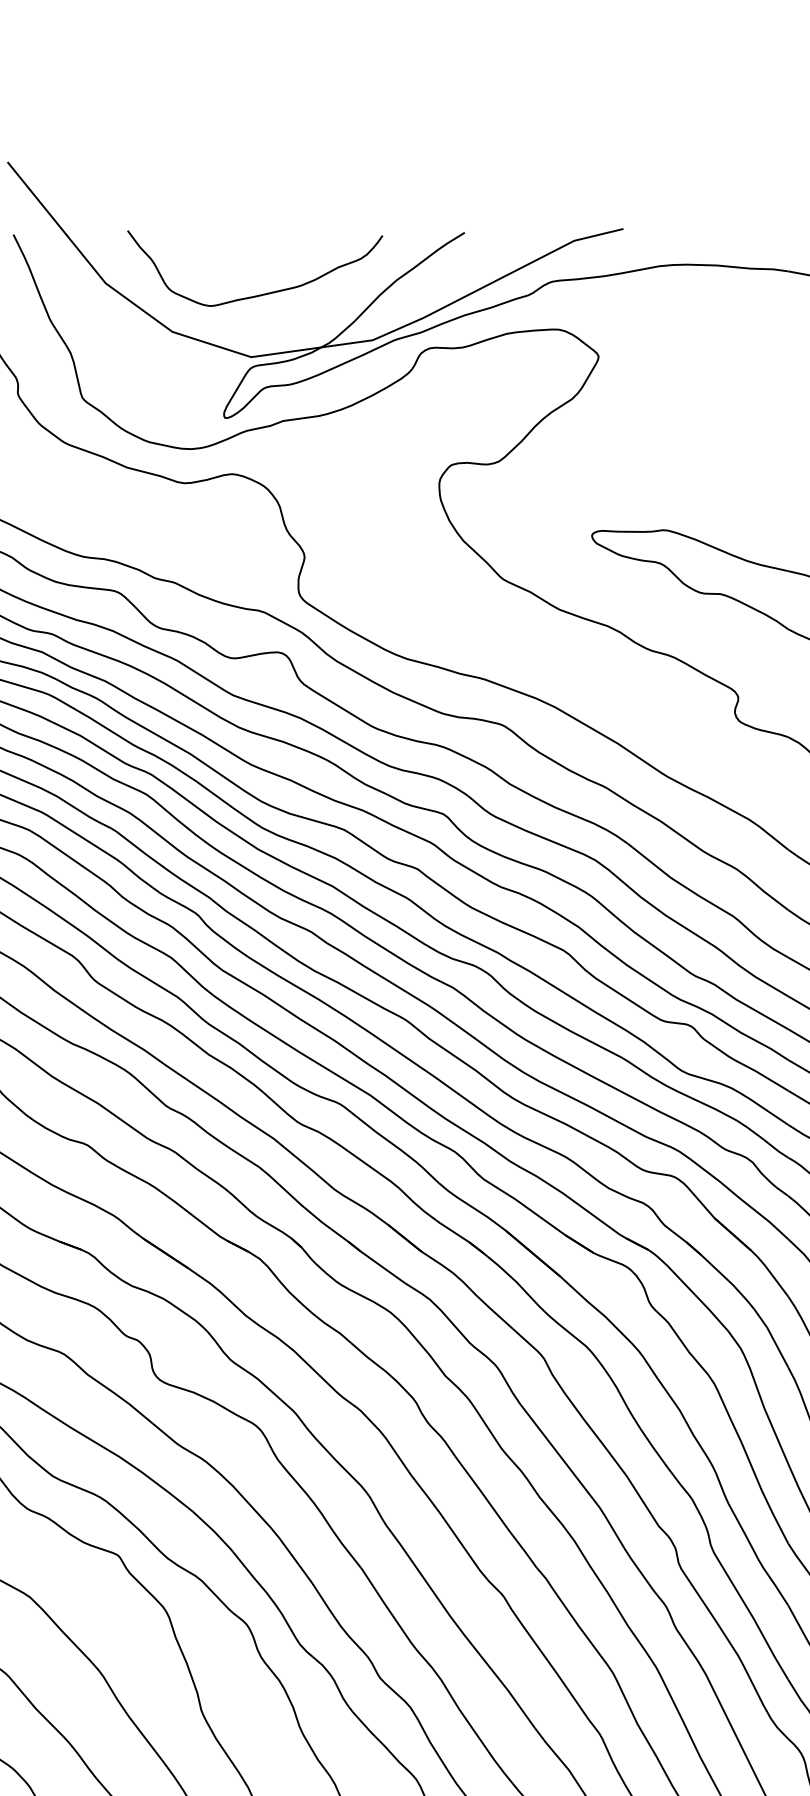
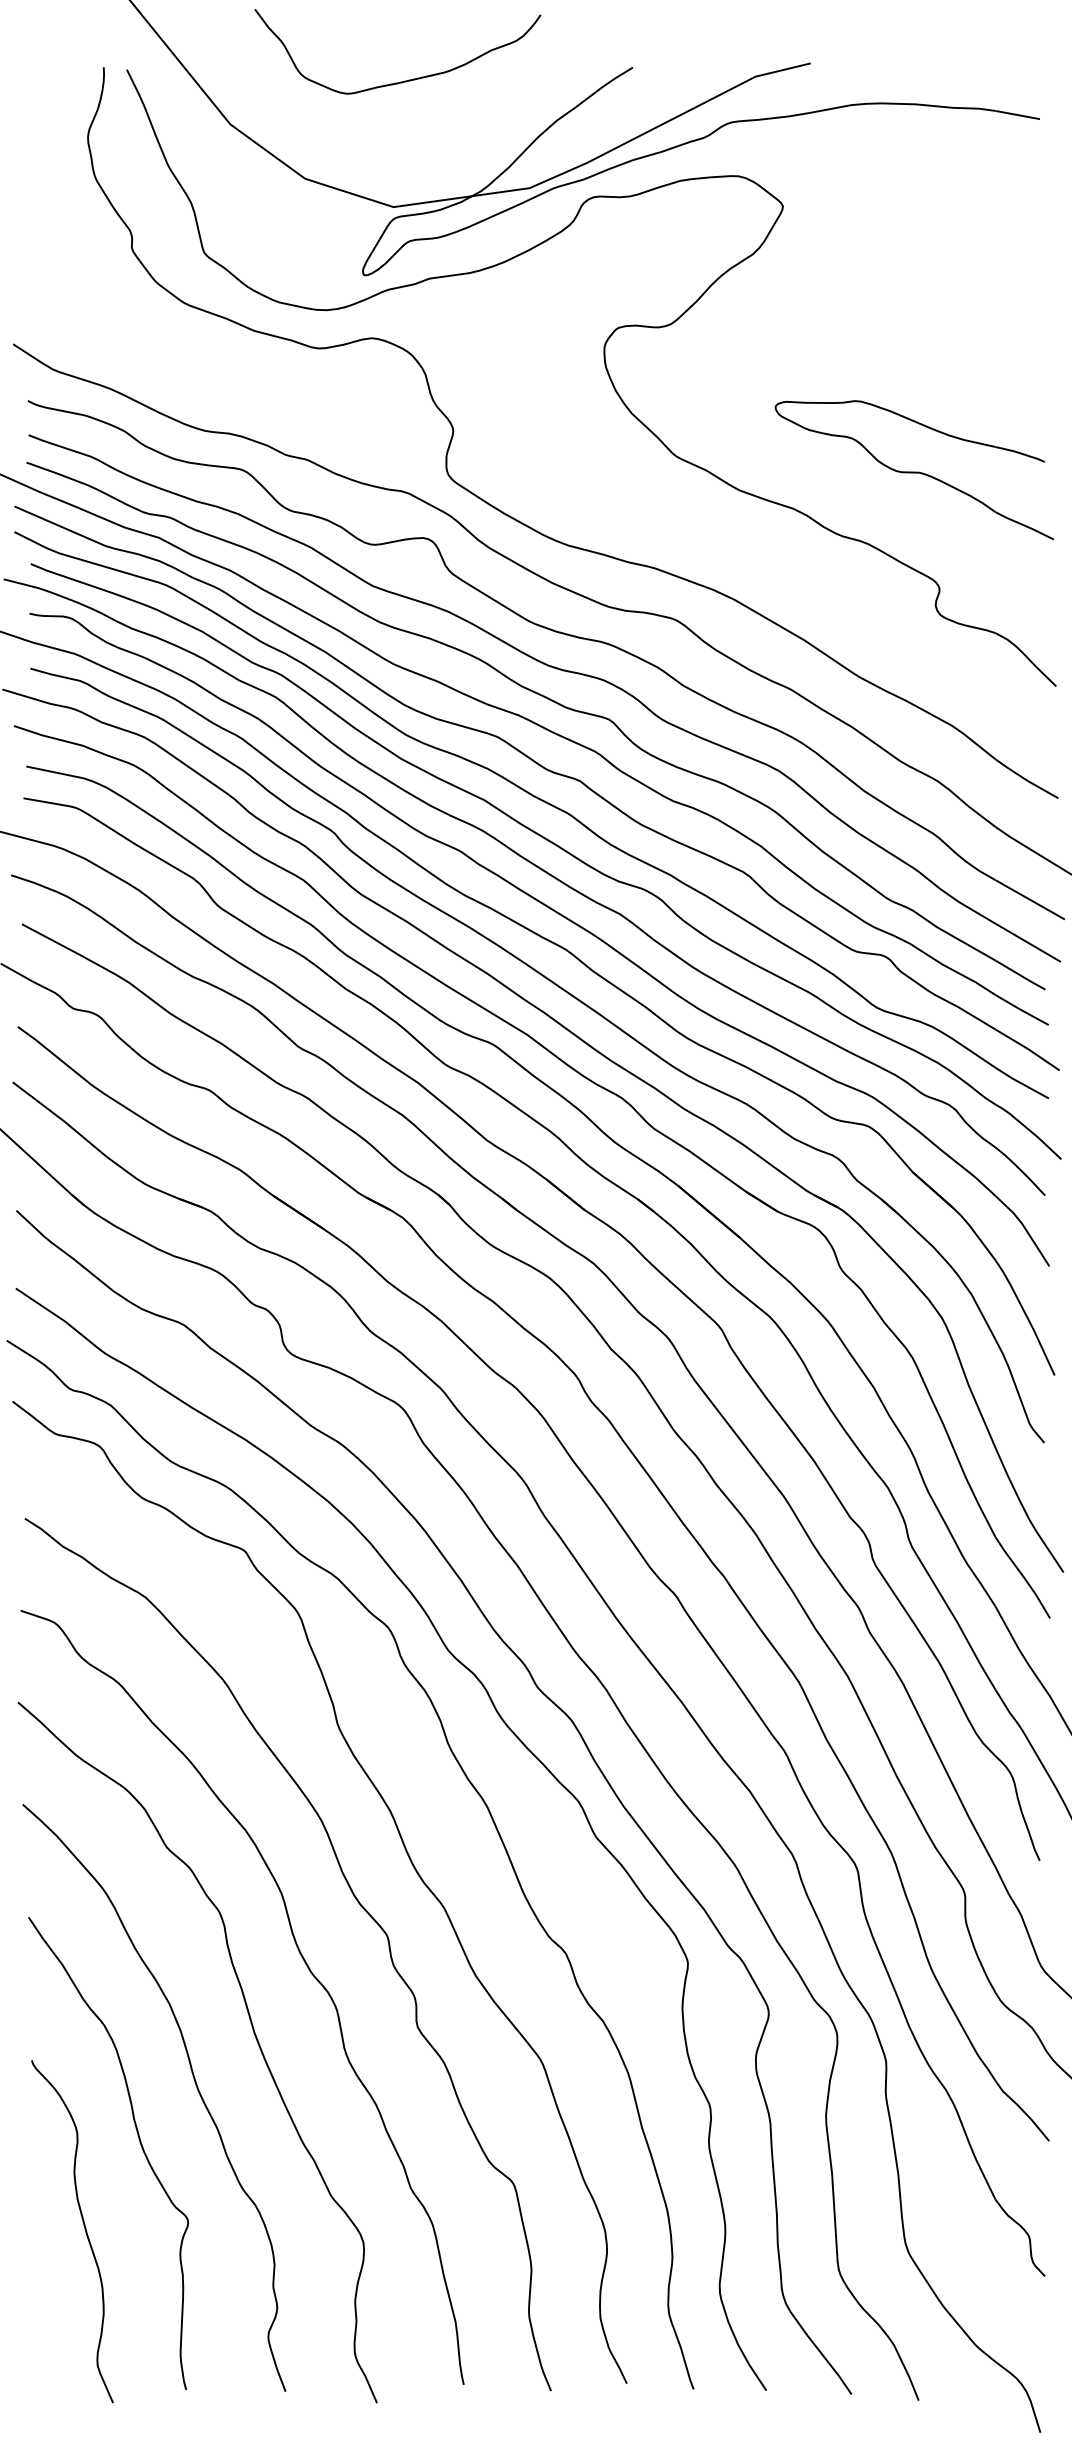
curve: (261, 294) -> (404, 80), moved

